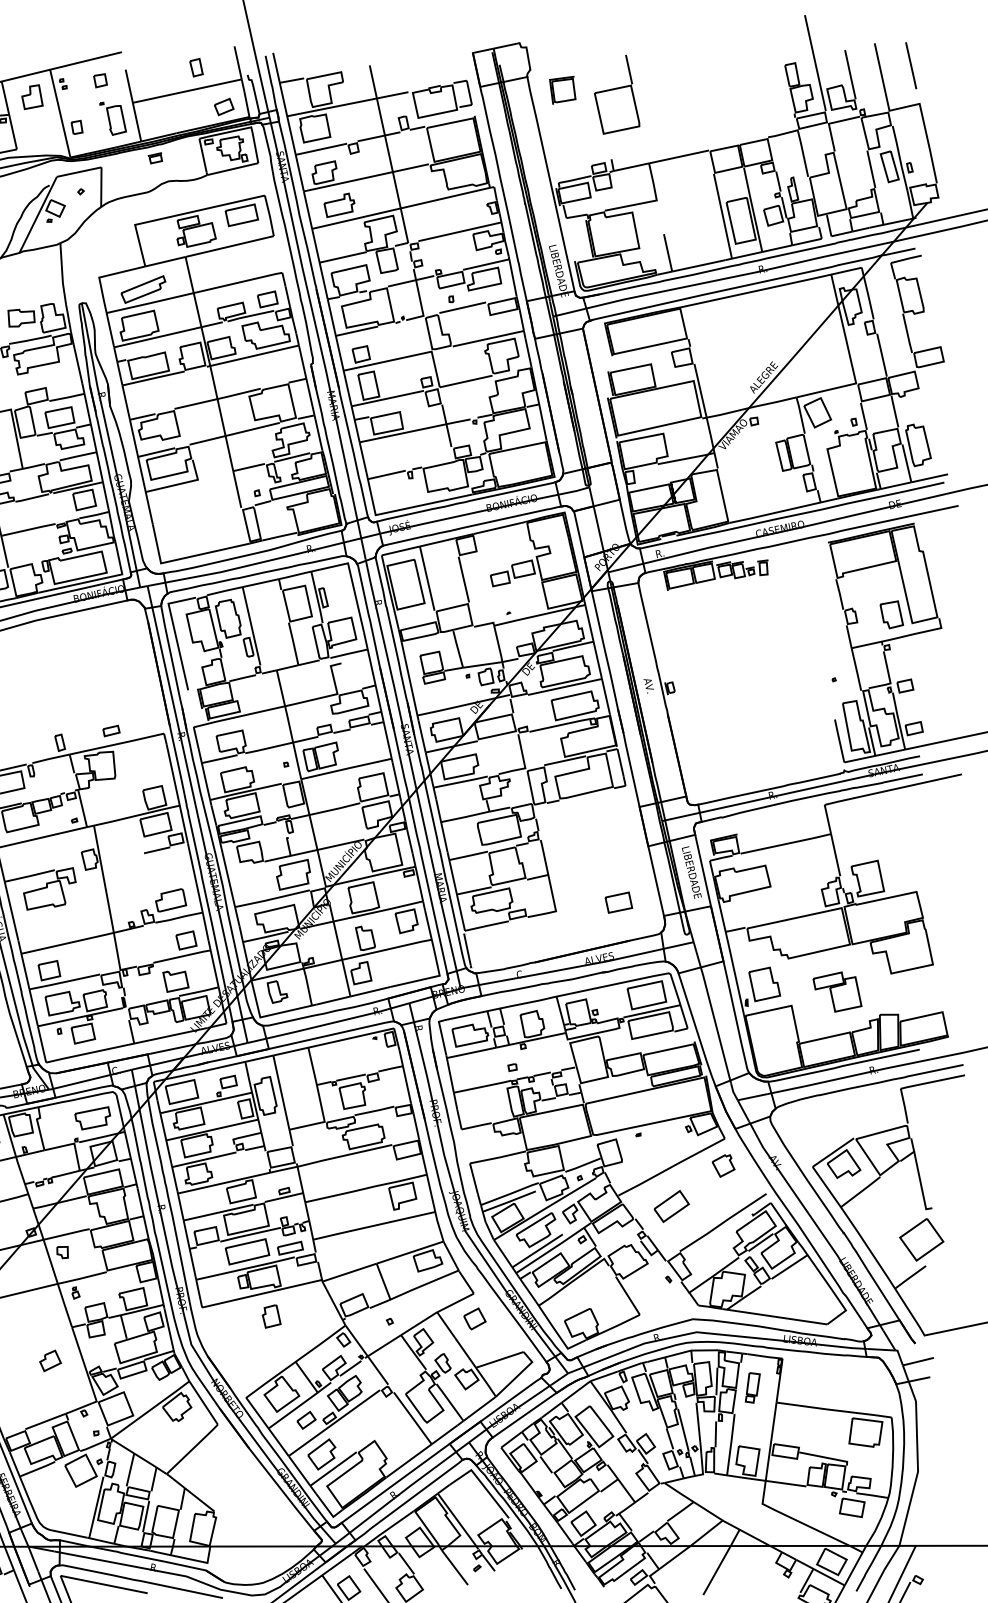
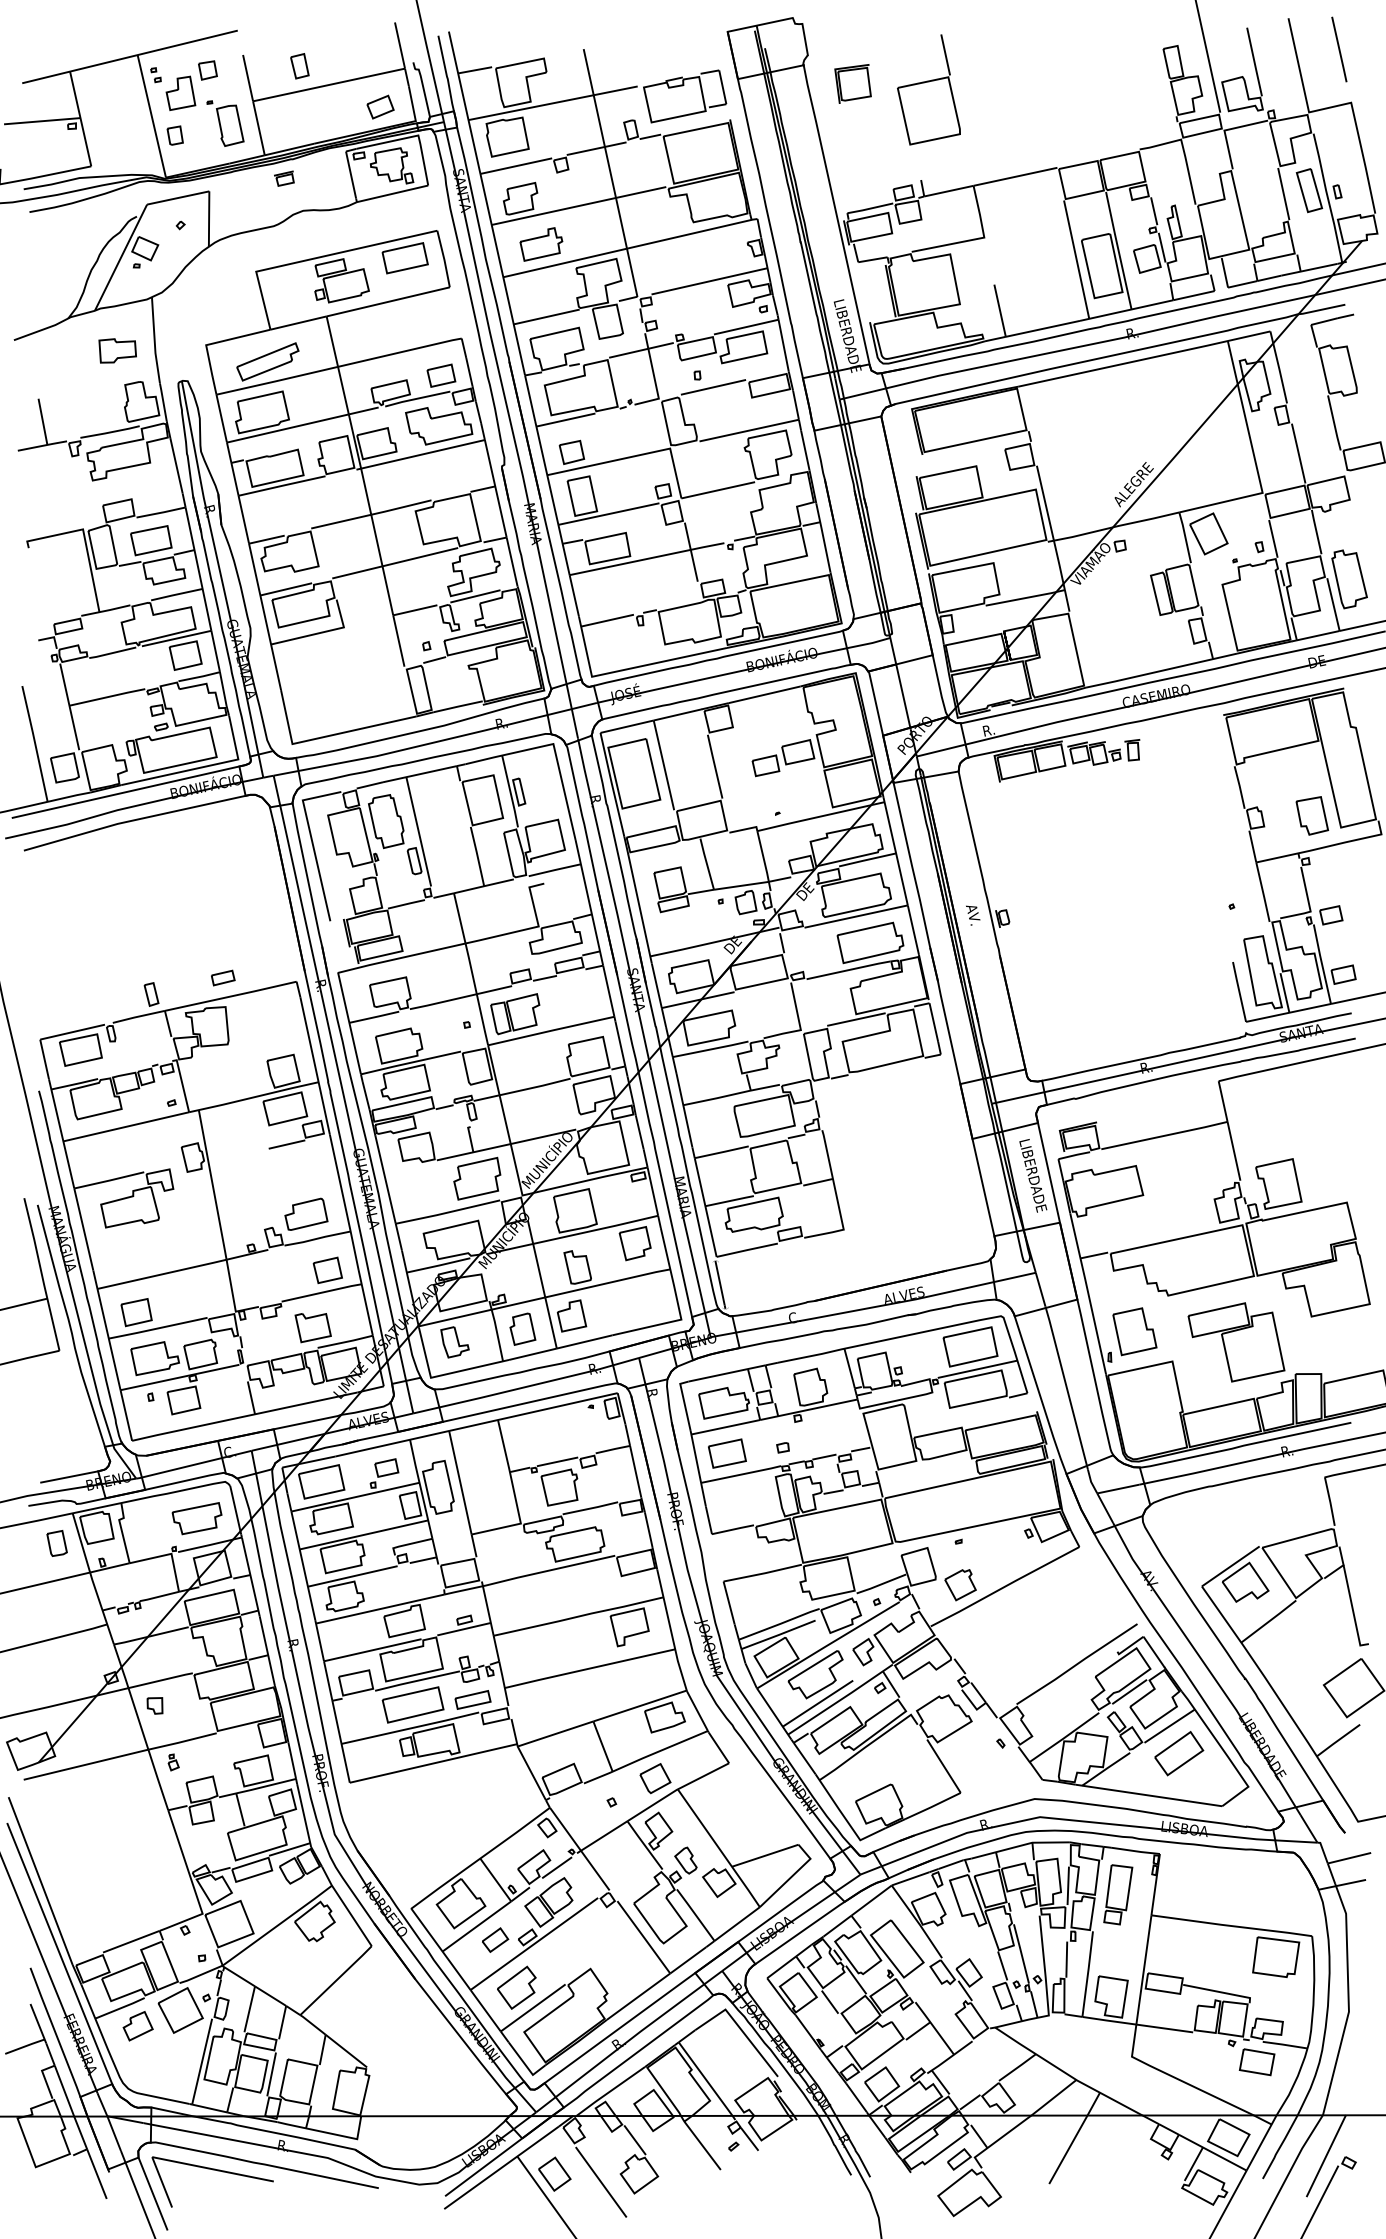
part: (196, 67) -> (299, 66), moved
part: (32, 96) -> (180, 92), moved
part: (21, 317) -> (117, 350), moved
part: (618, 902) -> (727, 1453), moved
part: (837, 992) -> (1236, 1342), size x1.43
part: (723, 1166) -> (960, 1585), moved
part: (671, 1206) -> (1179, 1753), moved
part: (271, 1316) -> (522, 1328), moved
part: (474, 1318) -> (655, 1778), moved
part: (50, 1361) -> (137, 2026), moved
part: (752, 1387) -> (1118, 1894), size x1.43

